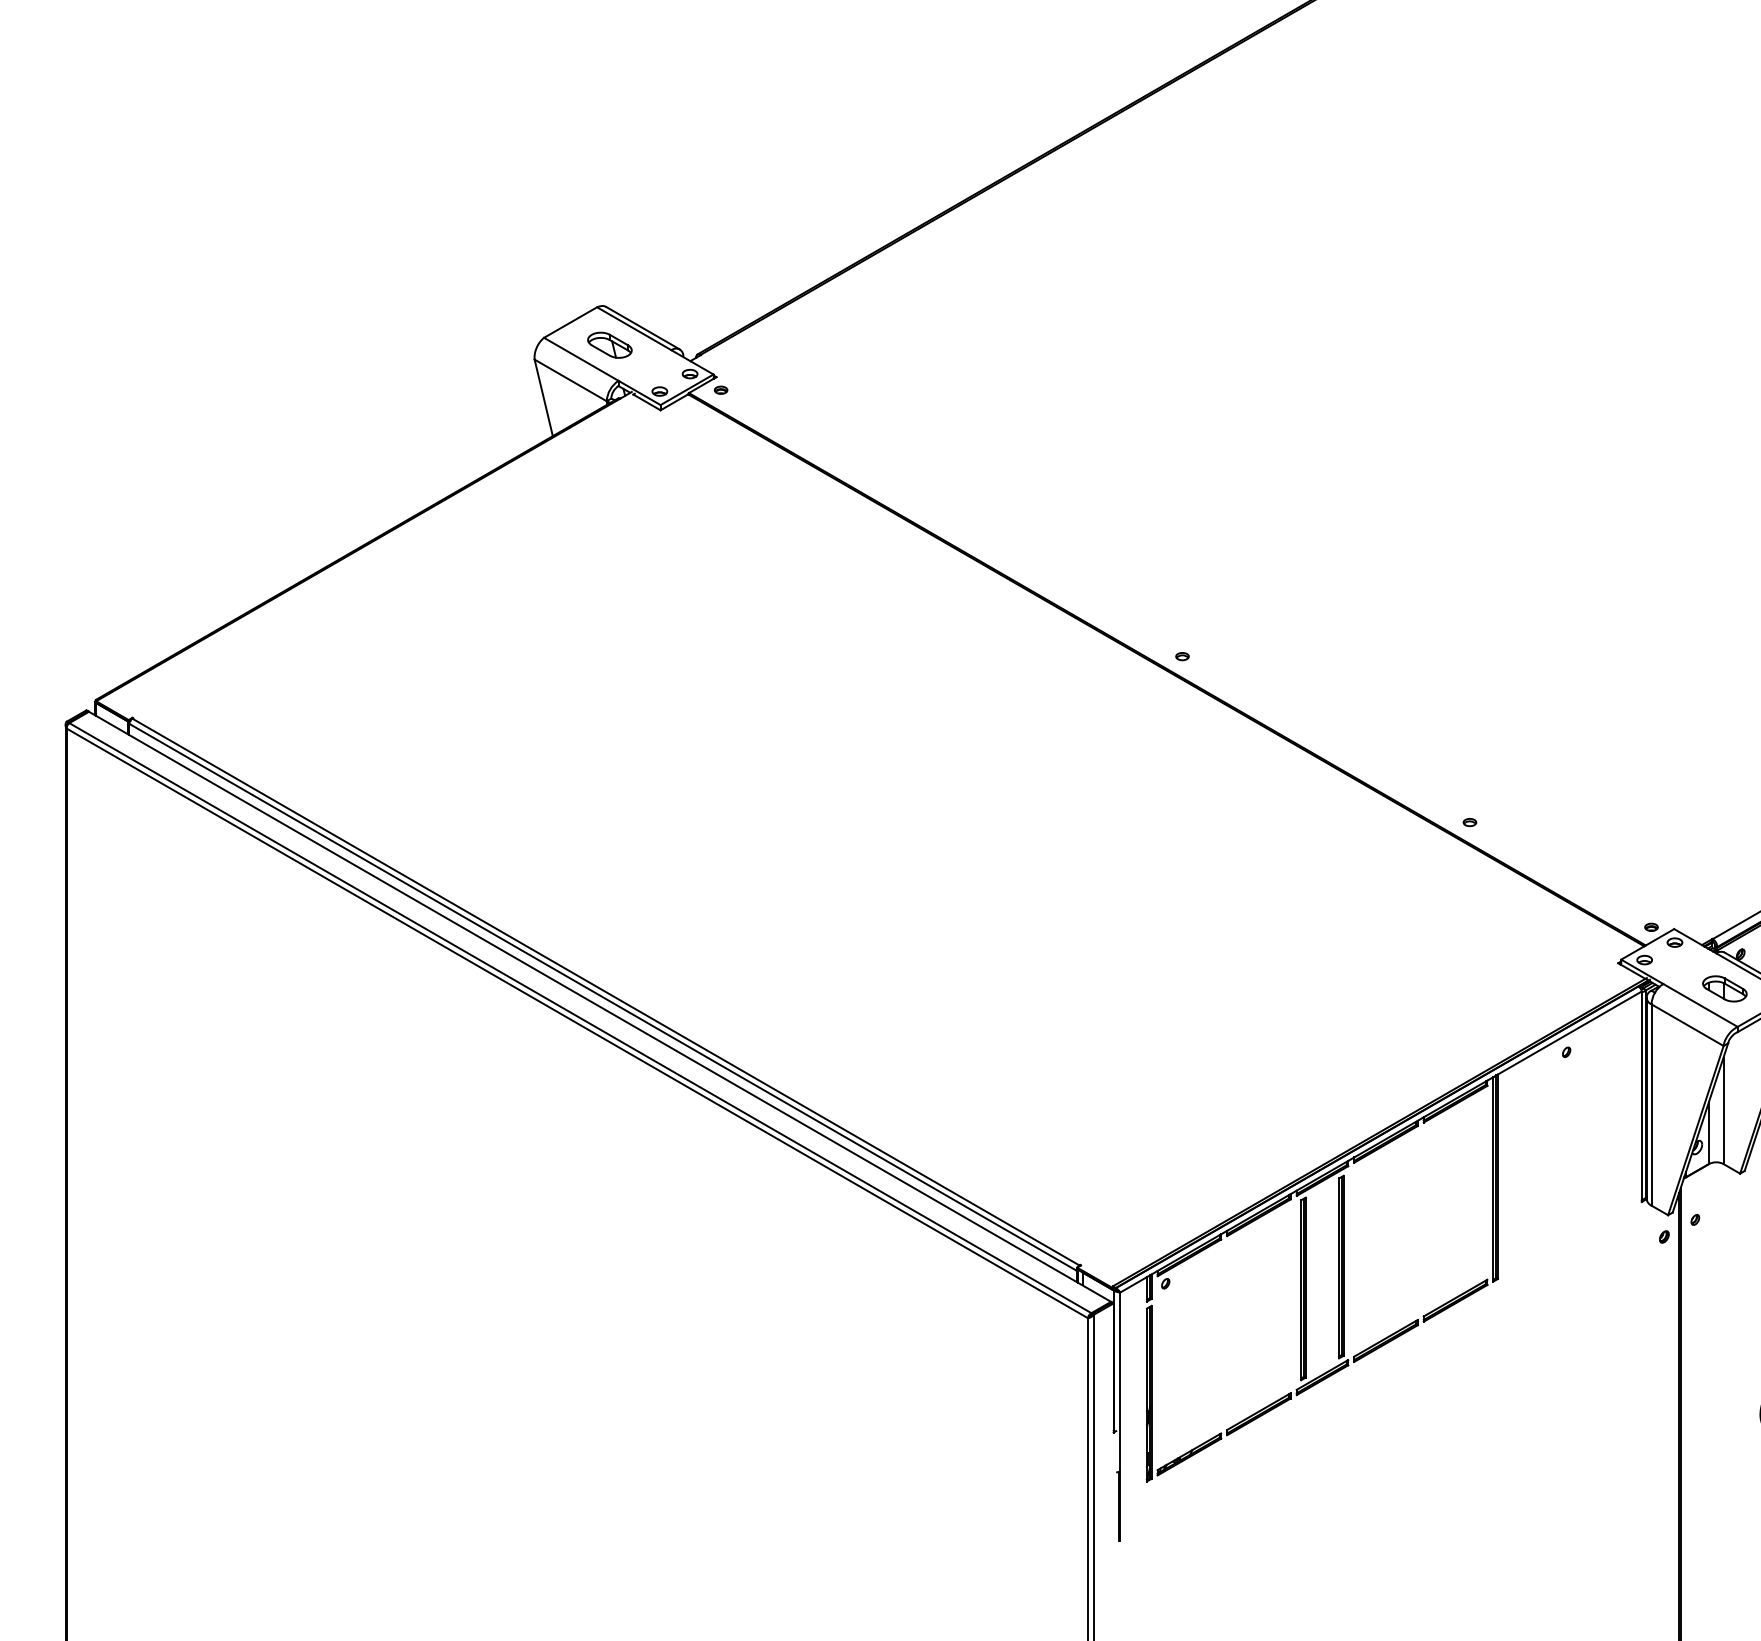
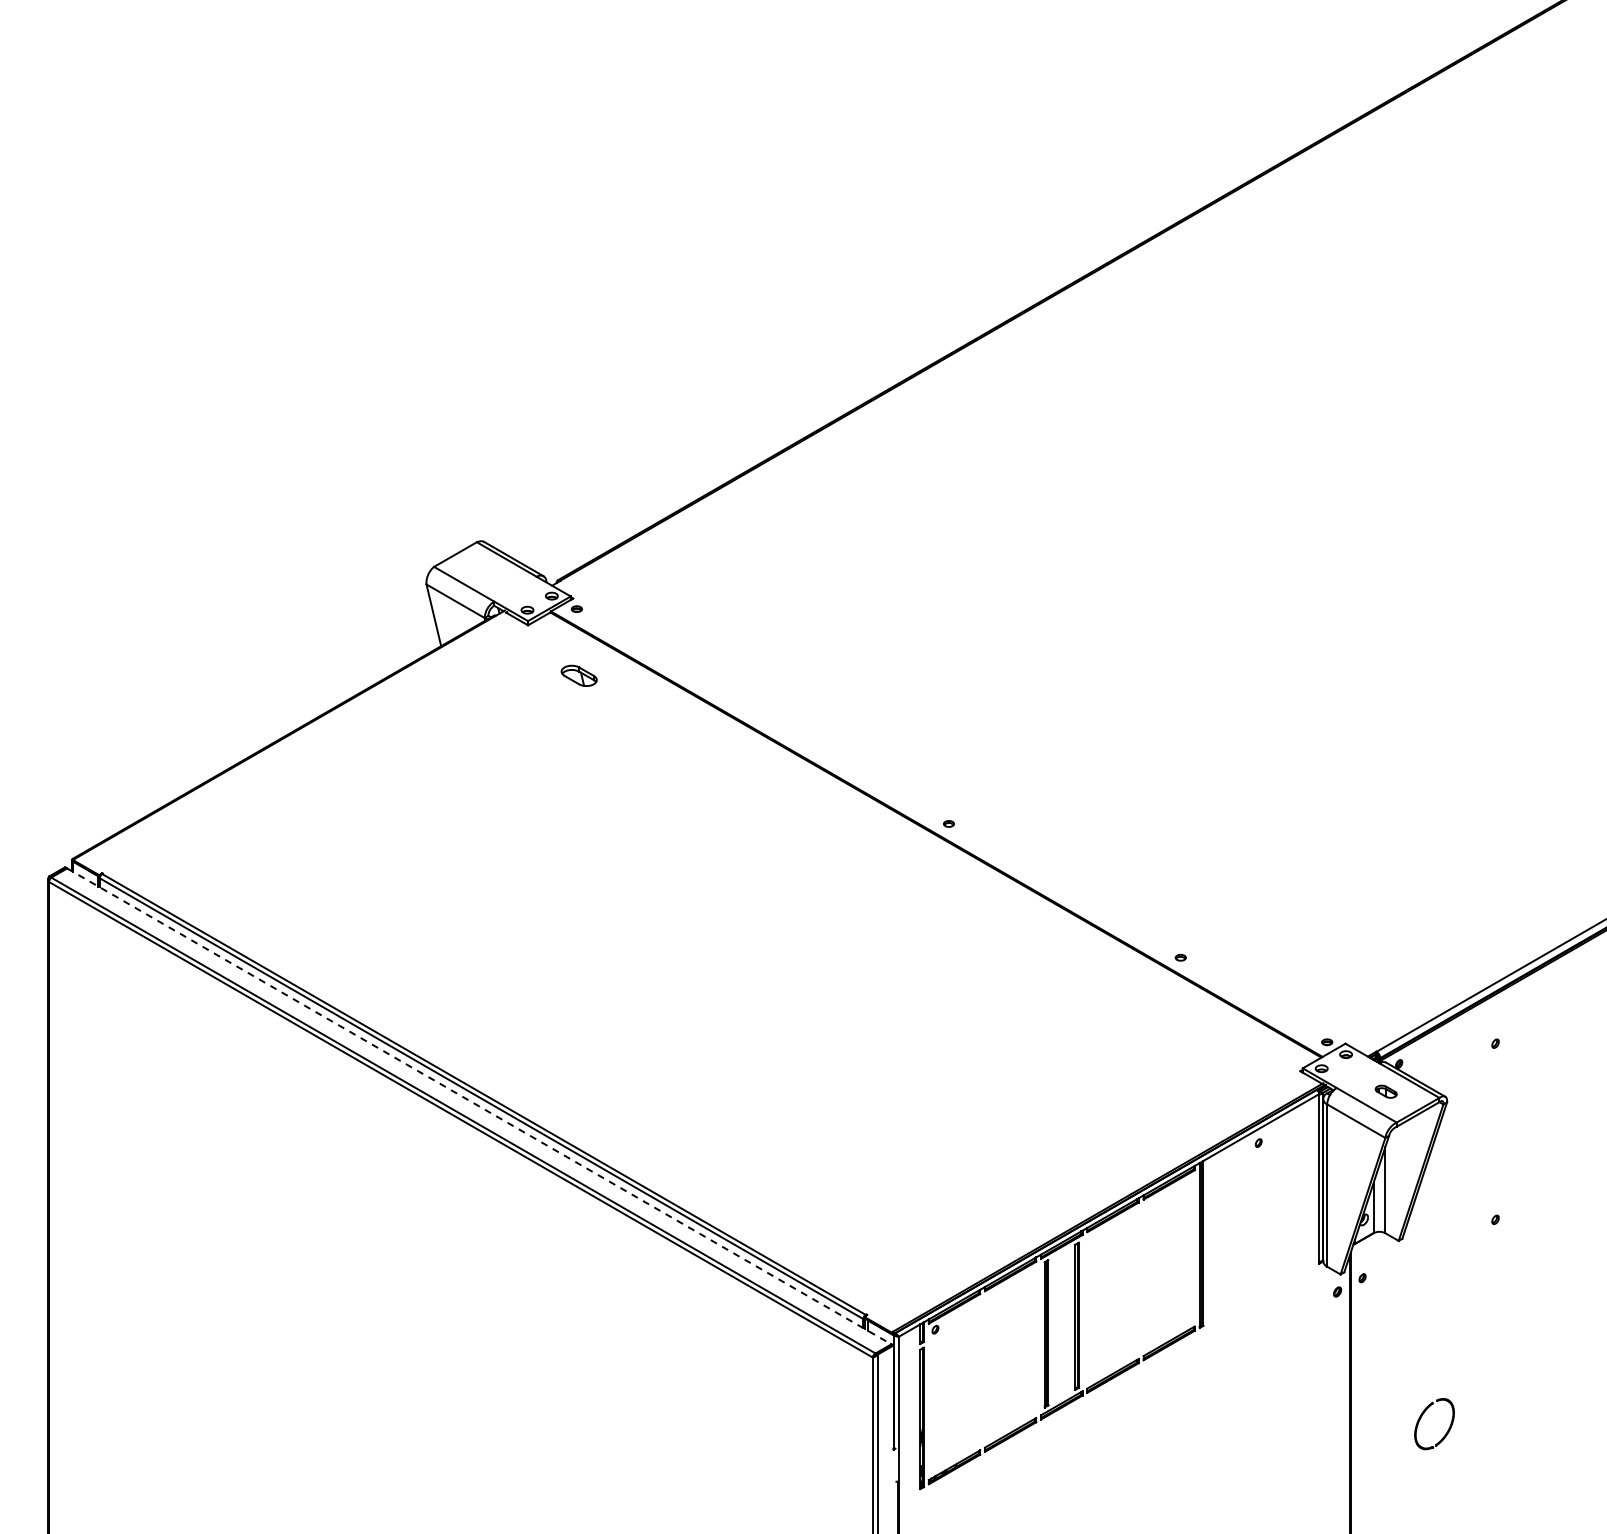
part: (609, 344) -> (578, 675), moved
part: (1723, 988) -> (1385, 1091), size x0.6
line: (600, 1006) -> (479, 1106), solid -> dashed

